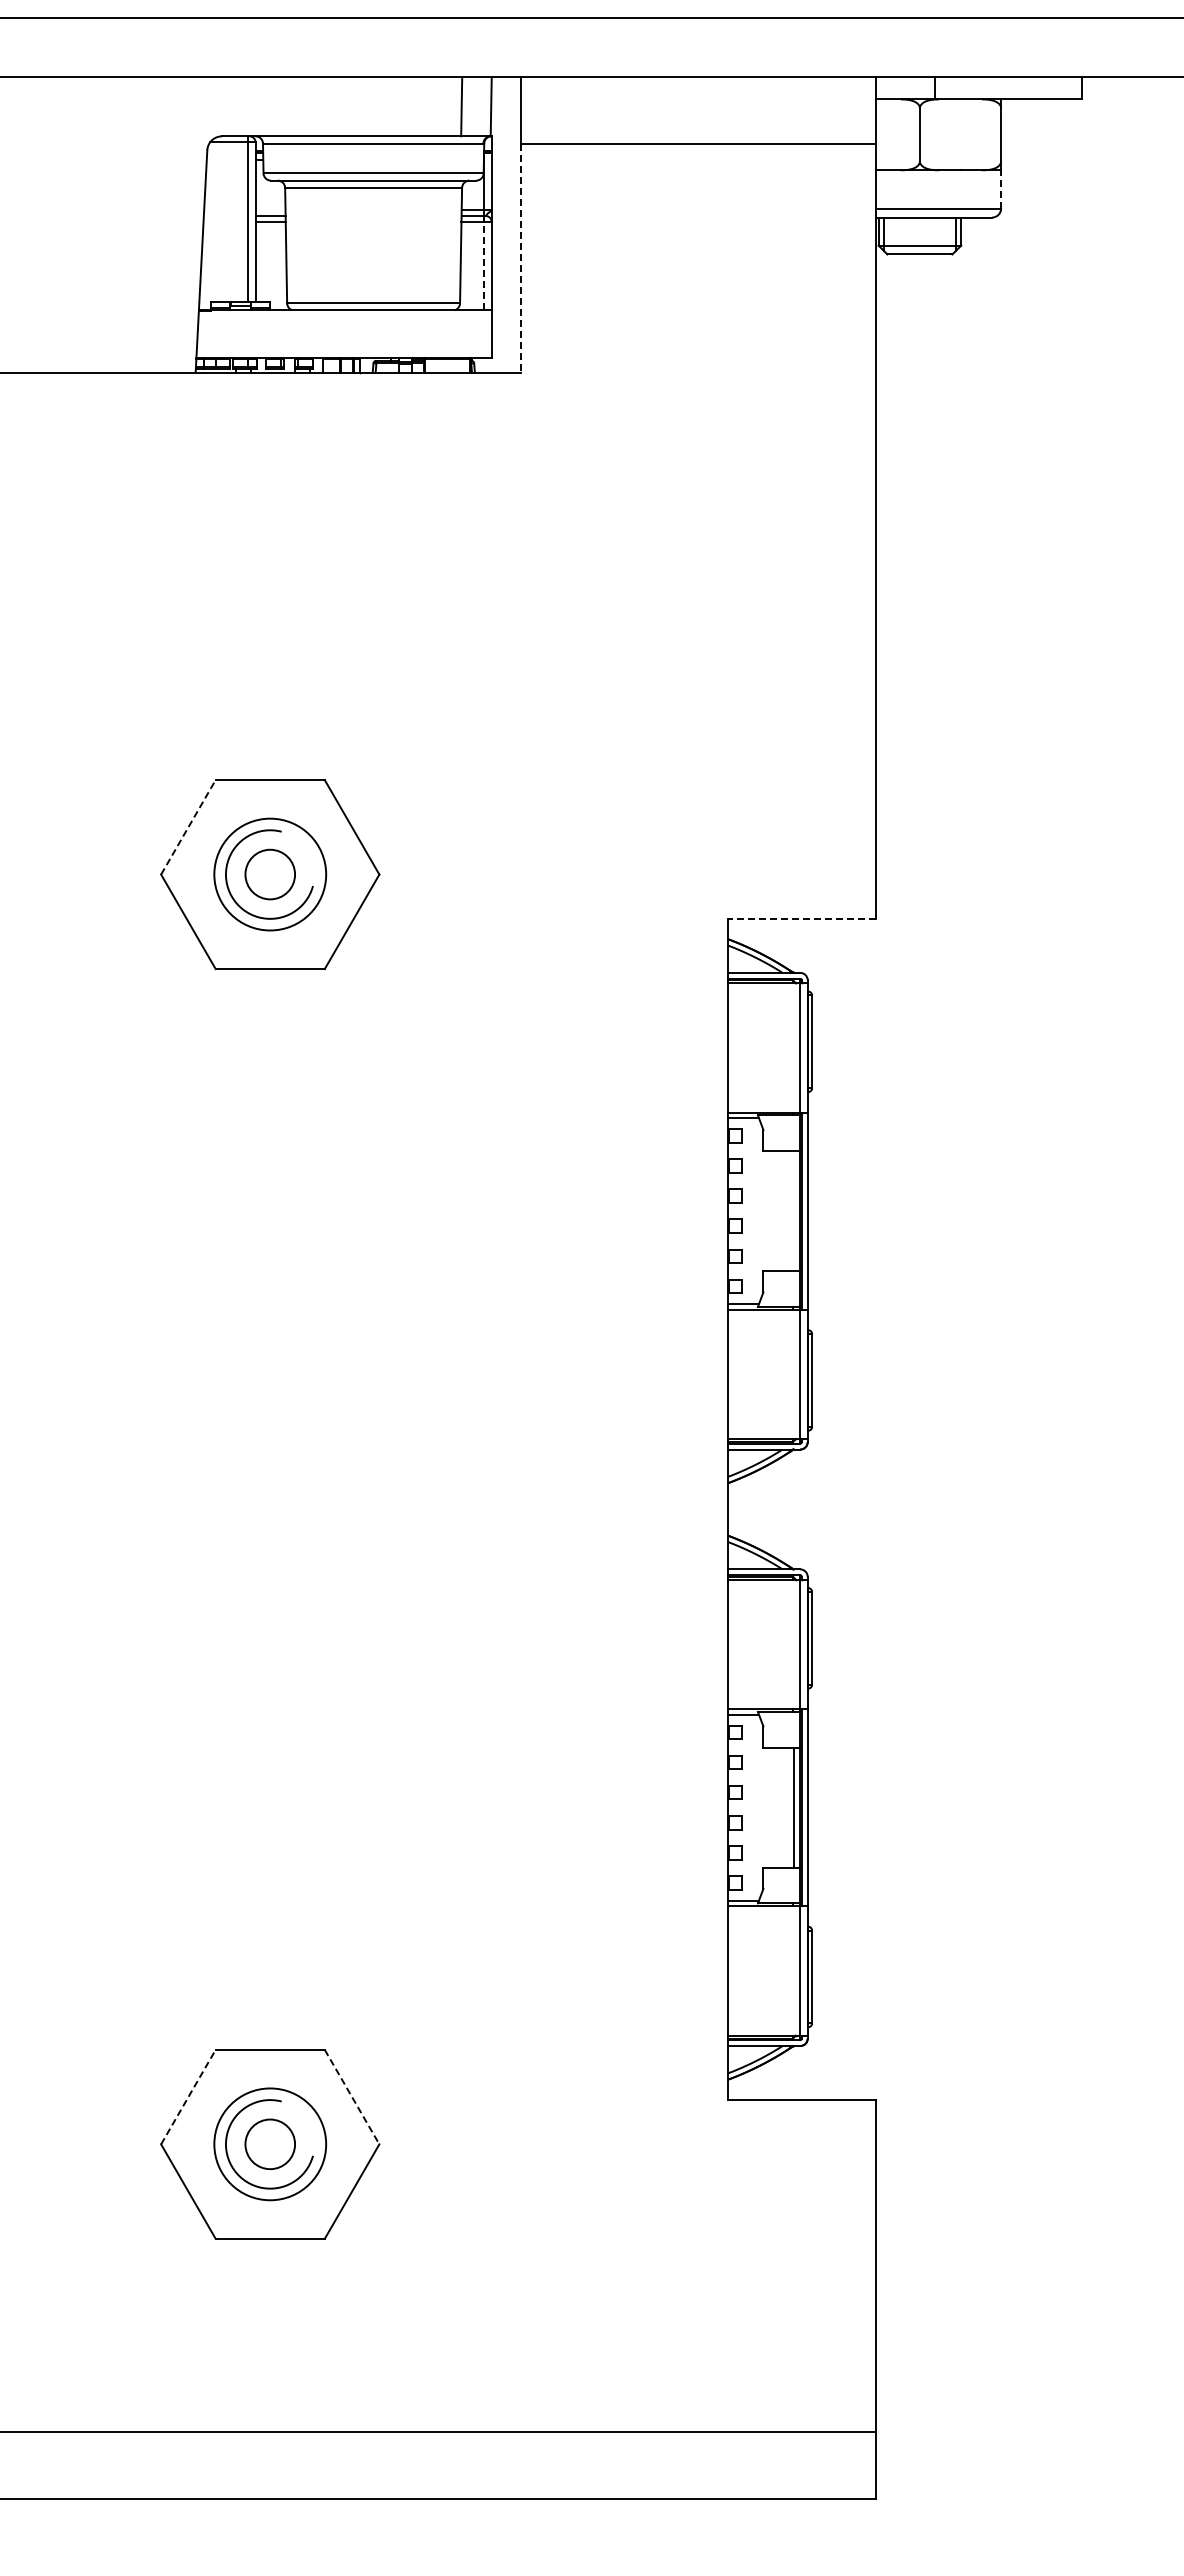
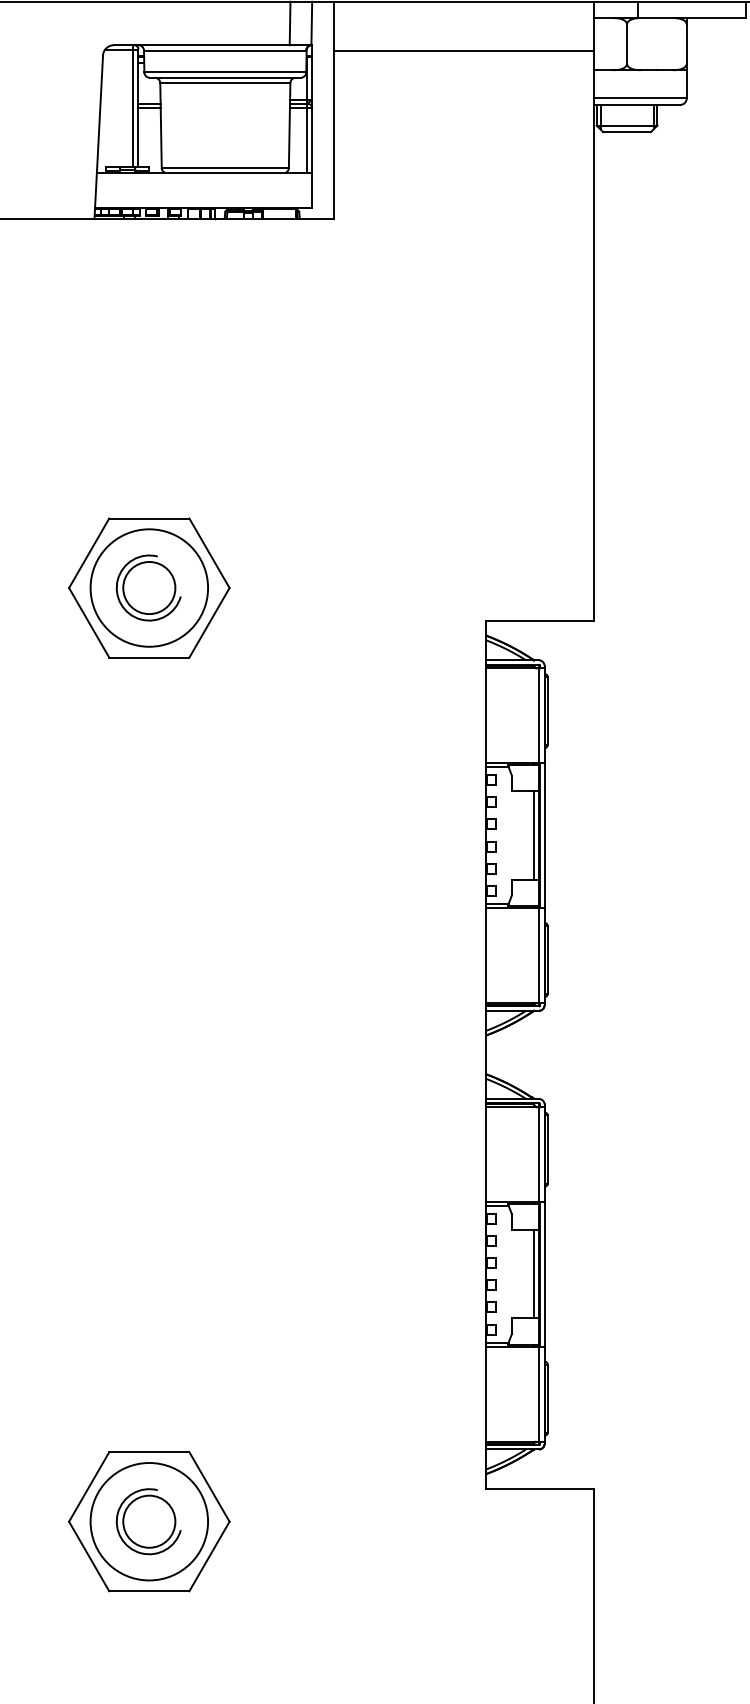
line: (1001, 189) -> (687, 84), dashed -> solid
line: (521, 258) -> (334, 135), dashed -> solid
line: (484, 265) -> (306, 140), dashed -> solid
line: (188, 827) -> (89, 553), dashed -> solid
circle: (269, 874) -> (148, 587), size x1.43
circle: (270, 874) -> (149, 587), size x1.43
line: (801, 918) -> (539, 620), dashed -> solid
line: (793, 1211) -> (534, 835), added
line: (188, 2097) -> (89, 1487), dashed -> solid
line: (352, 2097) -> (209, 1487), dashed -> solid
circle: (269, 2143) -> (148, 1521), size x1.43
circle: (270, 2144) -> (149, 1521), size x1.43

